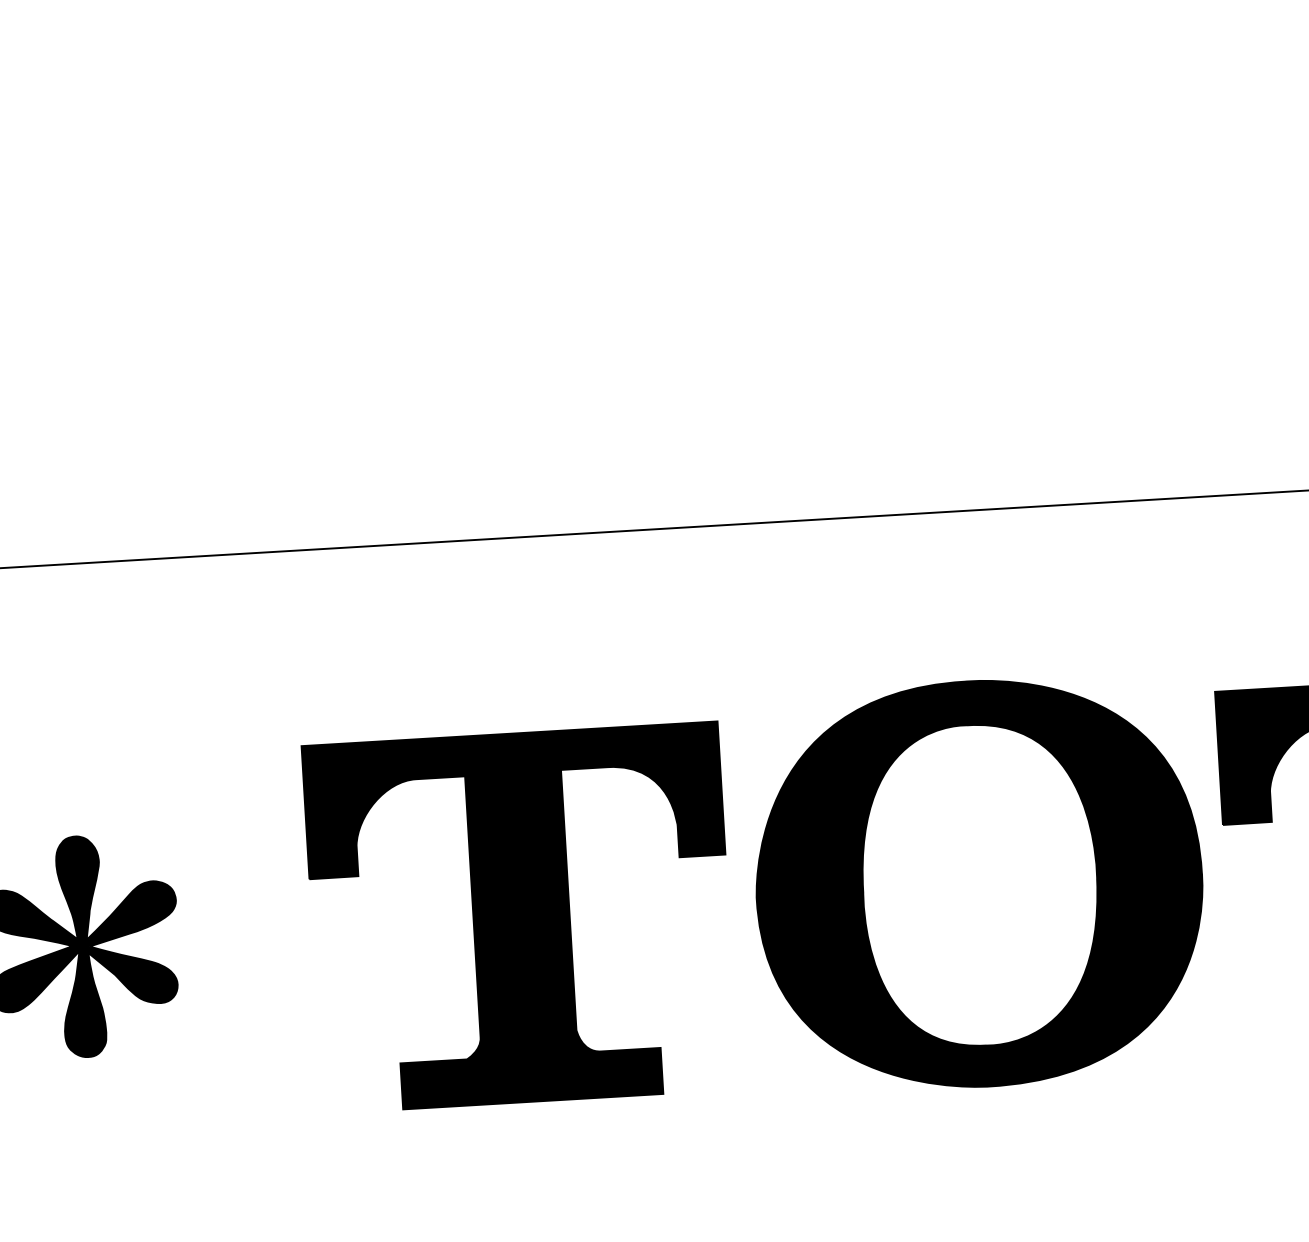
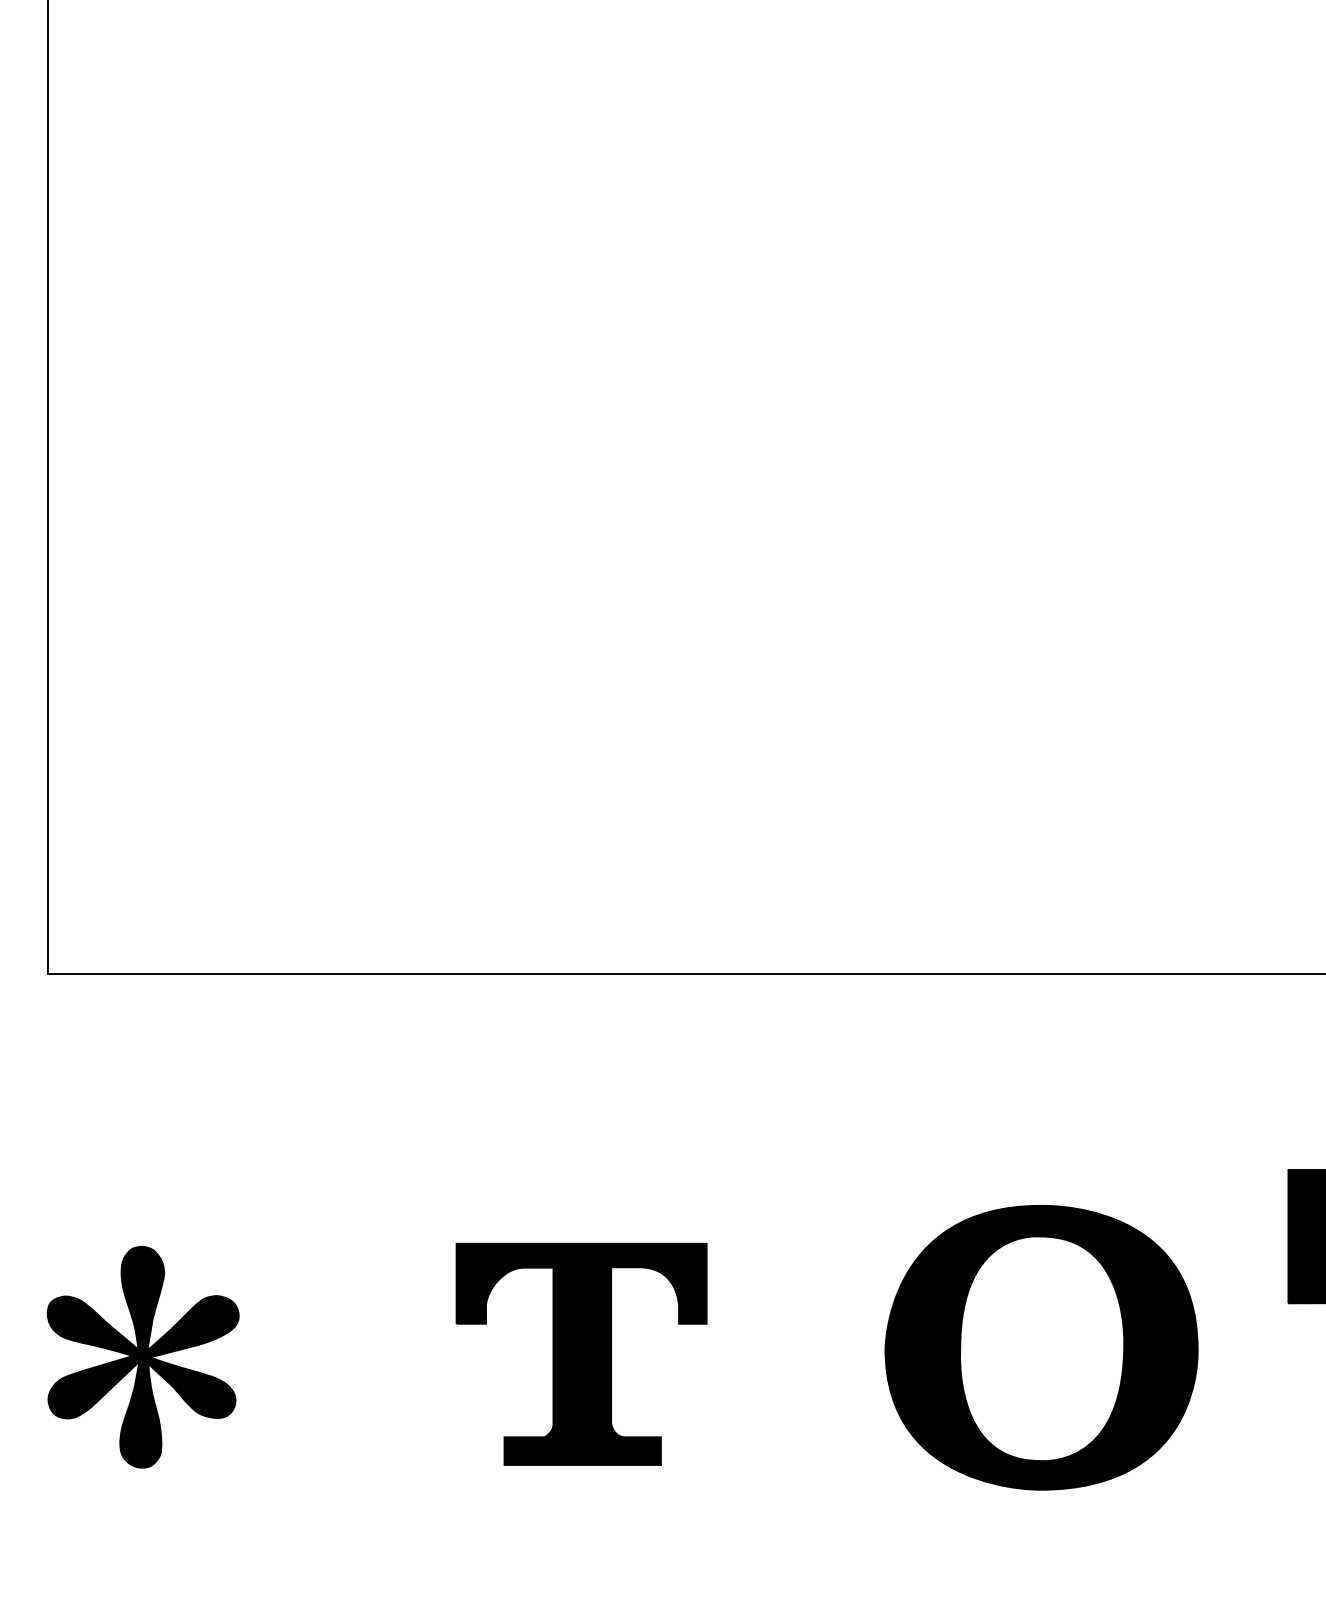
part: (979, 883) -> (1041, 1347), size x0.7
part: (520, 917) -> (581, 1354), size x0.6

